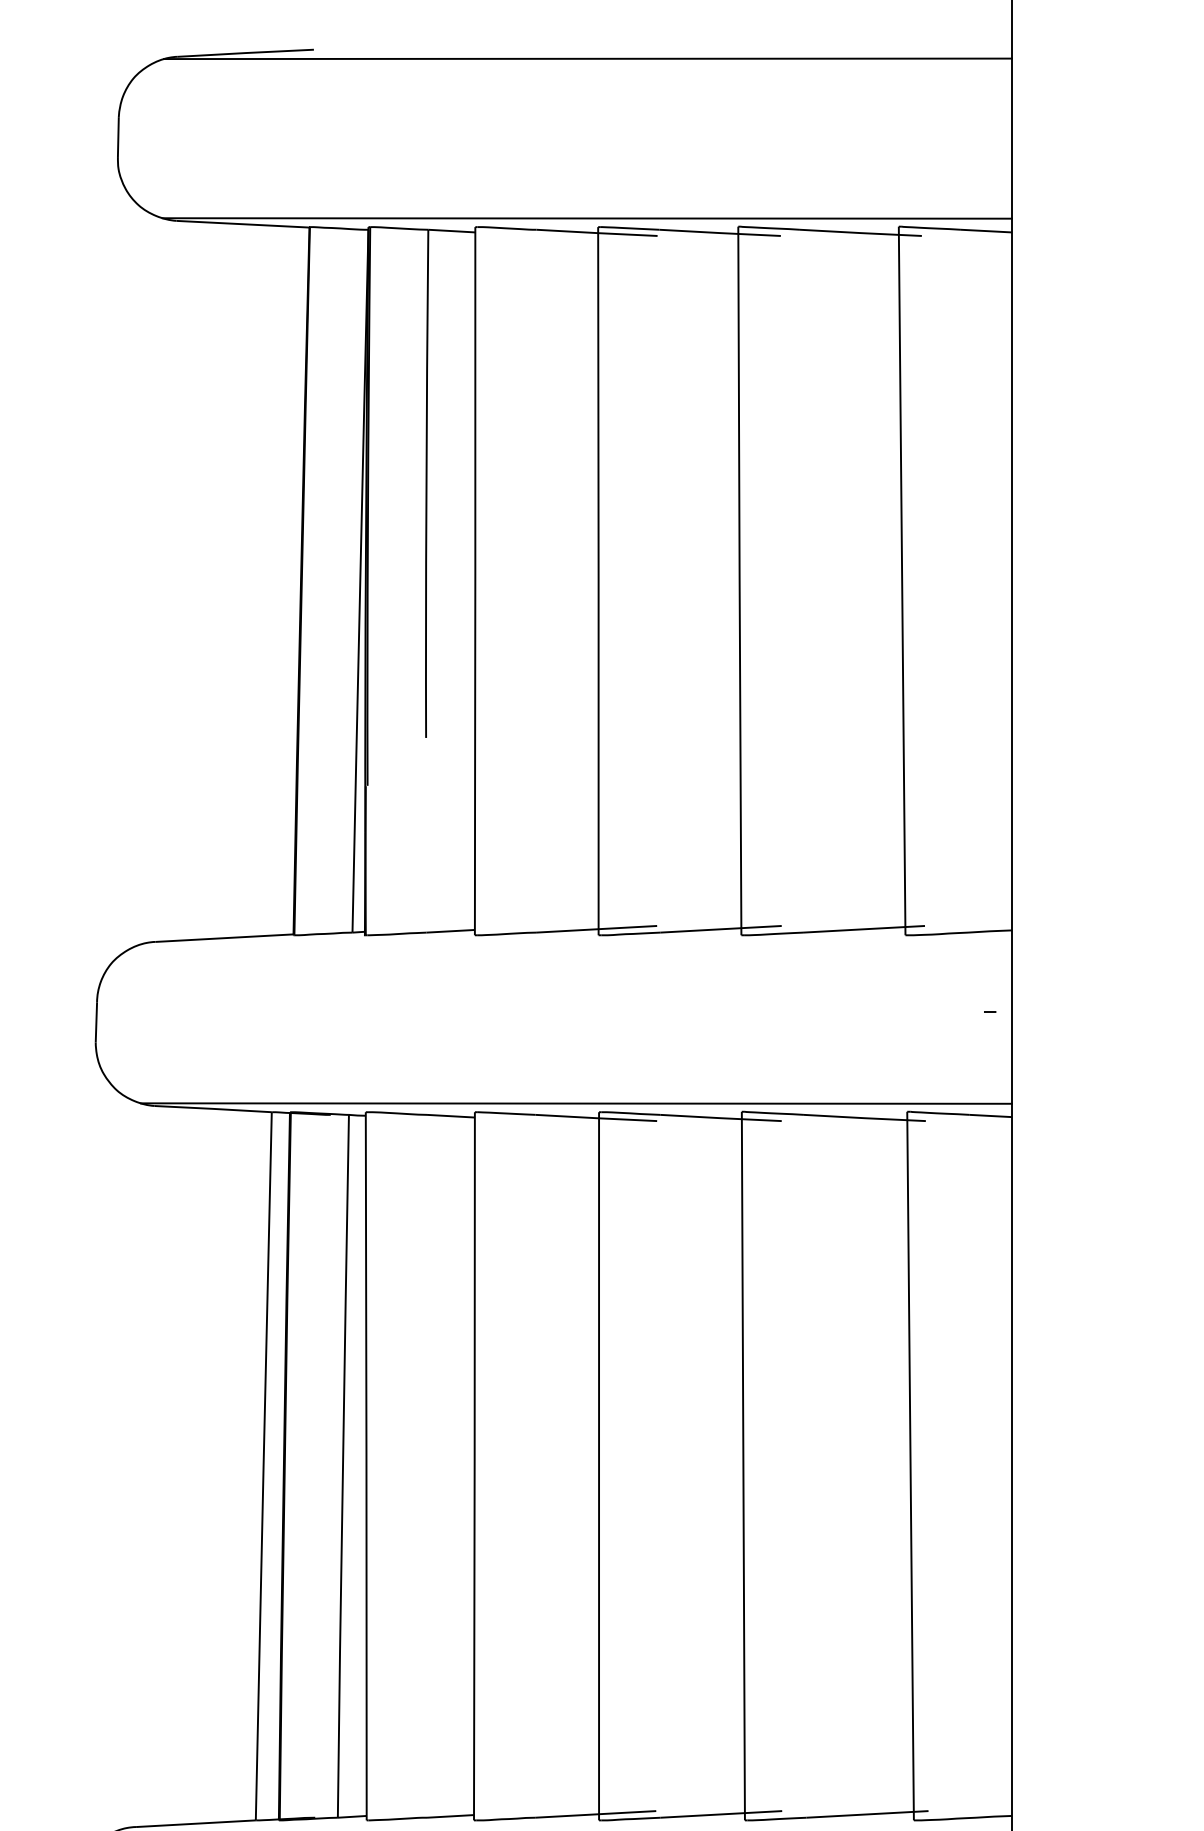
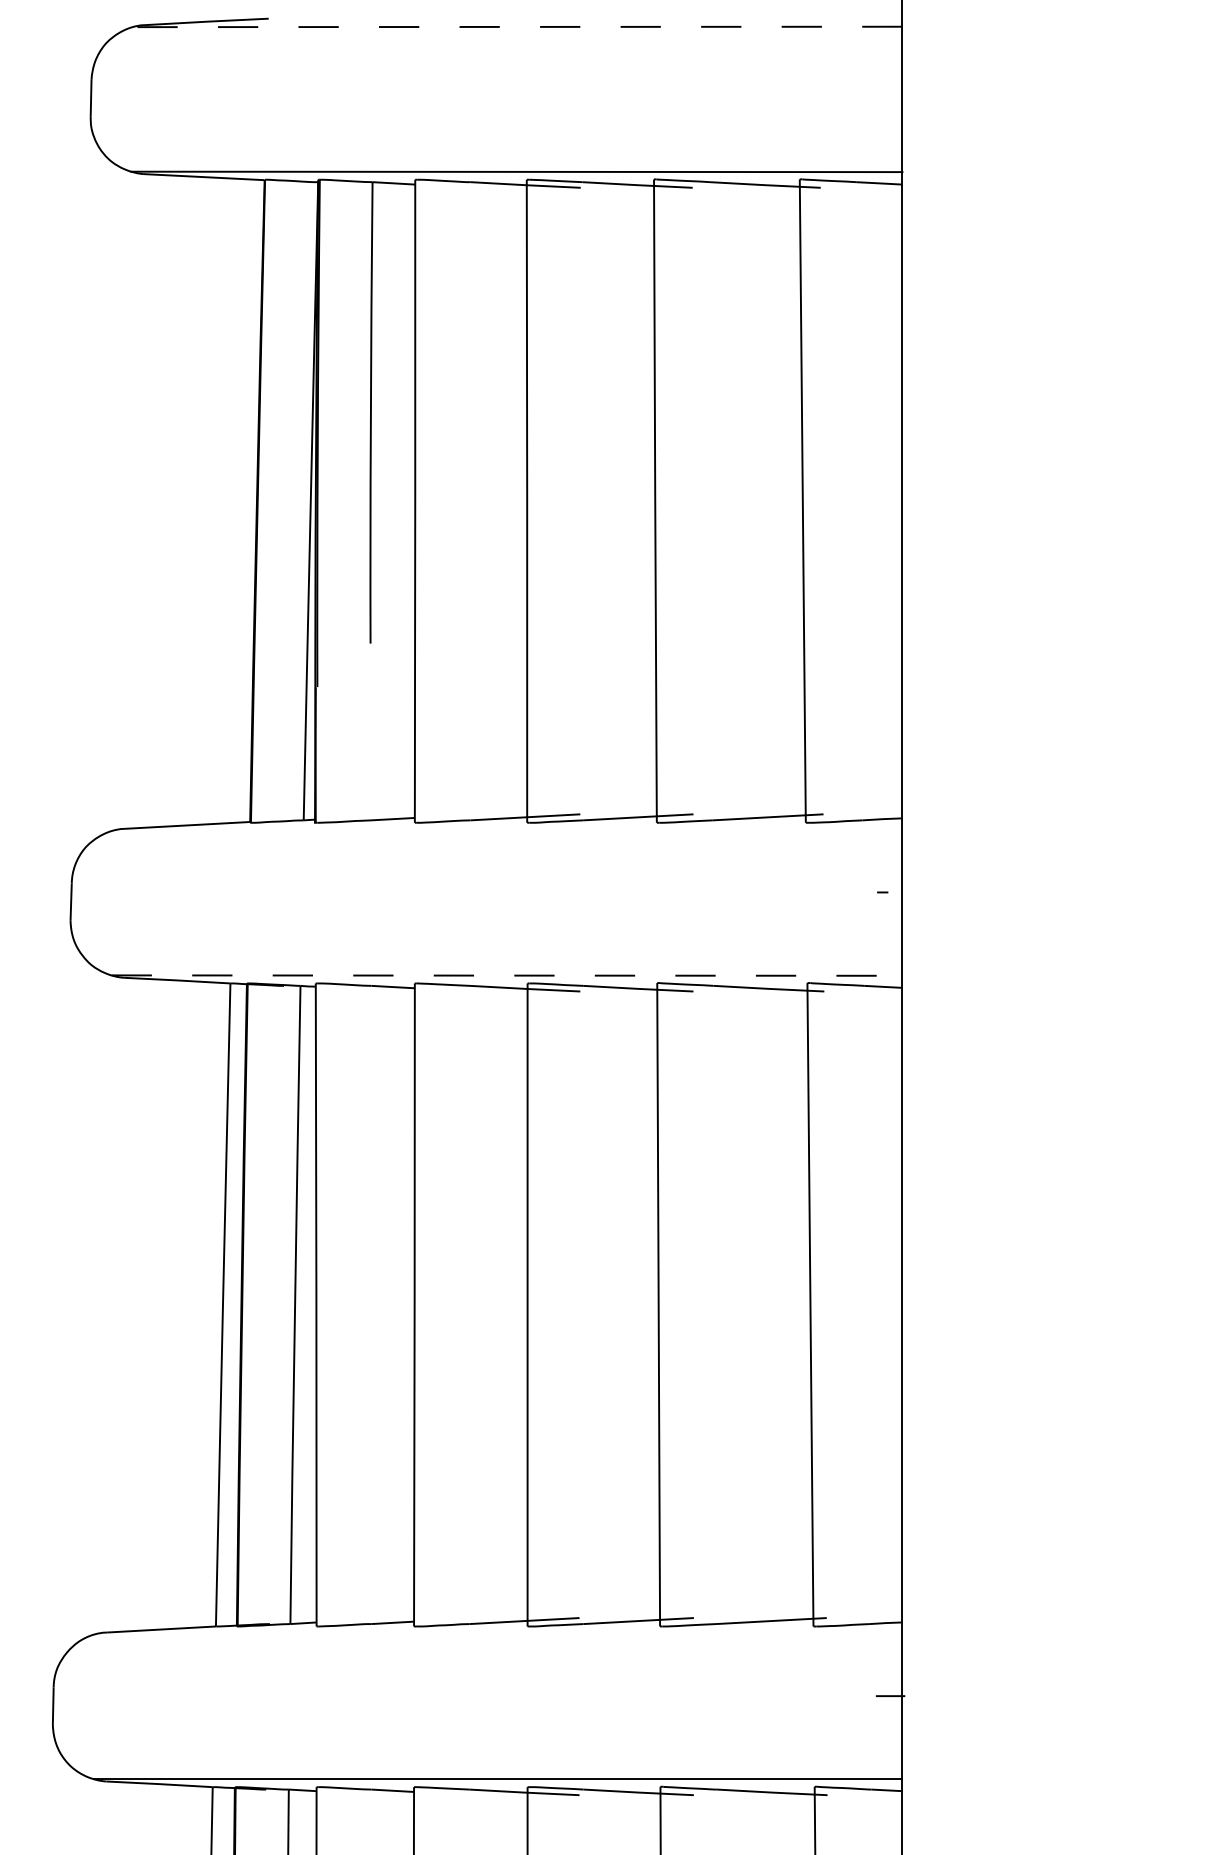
line: (587, 58) -> (517, 26), solid -> dashed
line: (576, 1103) -> (507, 975), solid -> dashed

